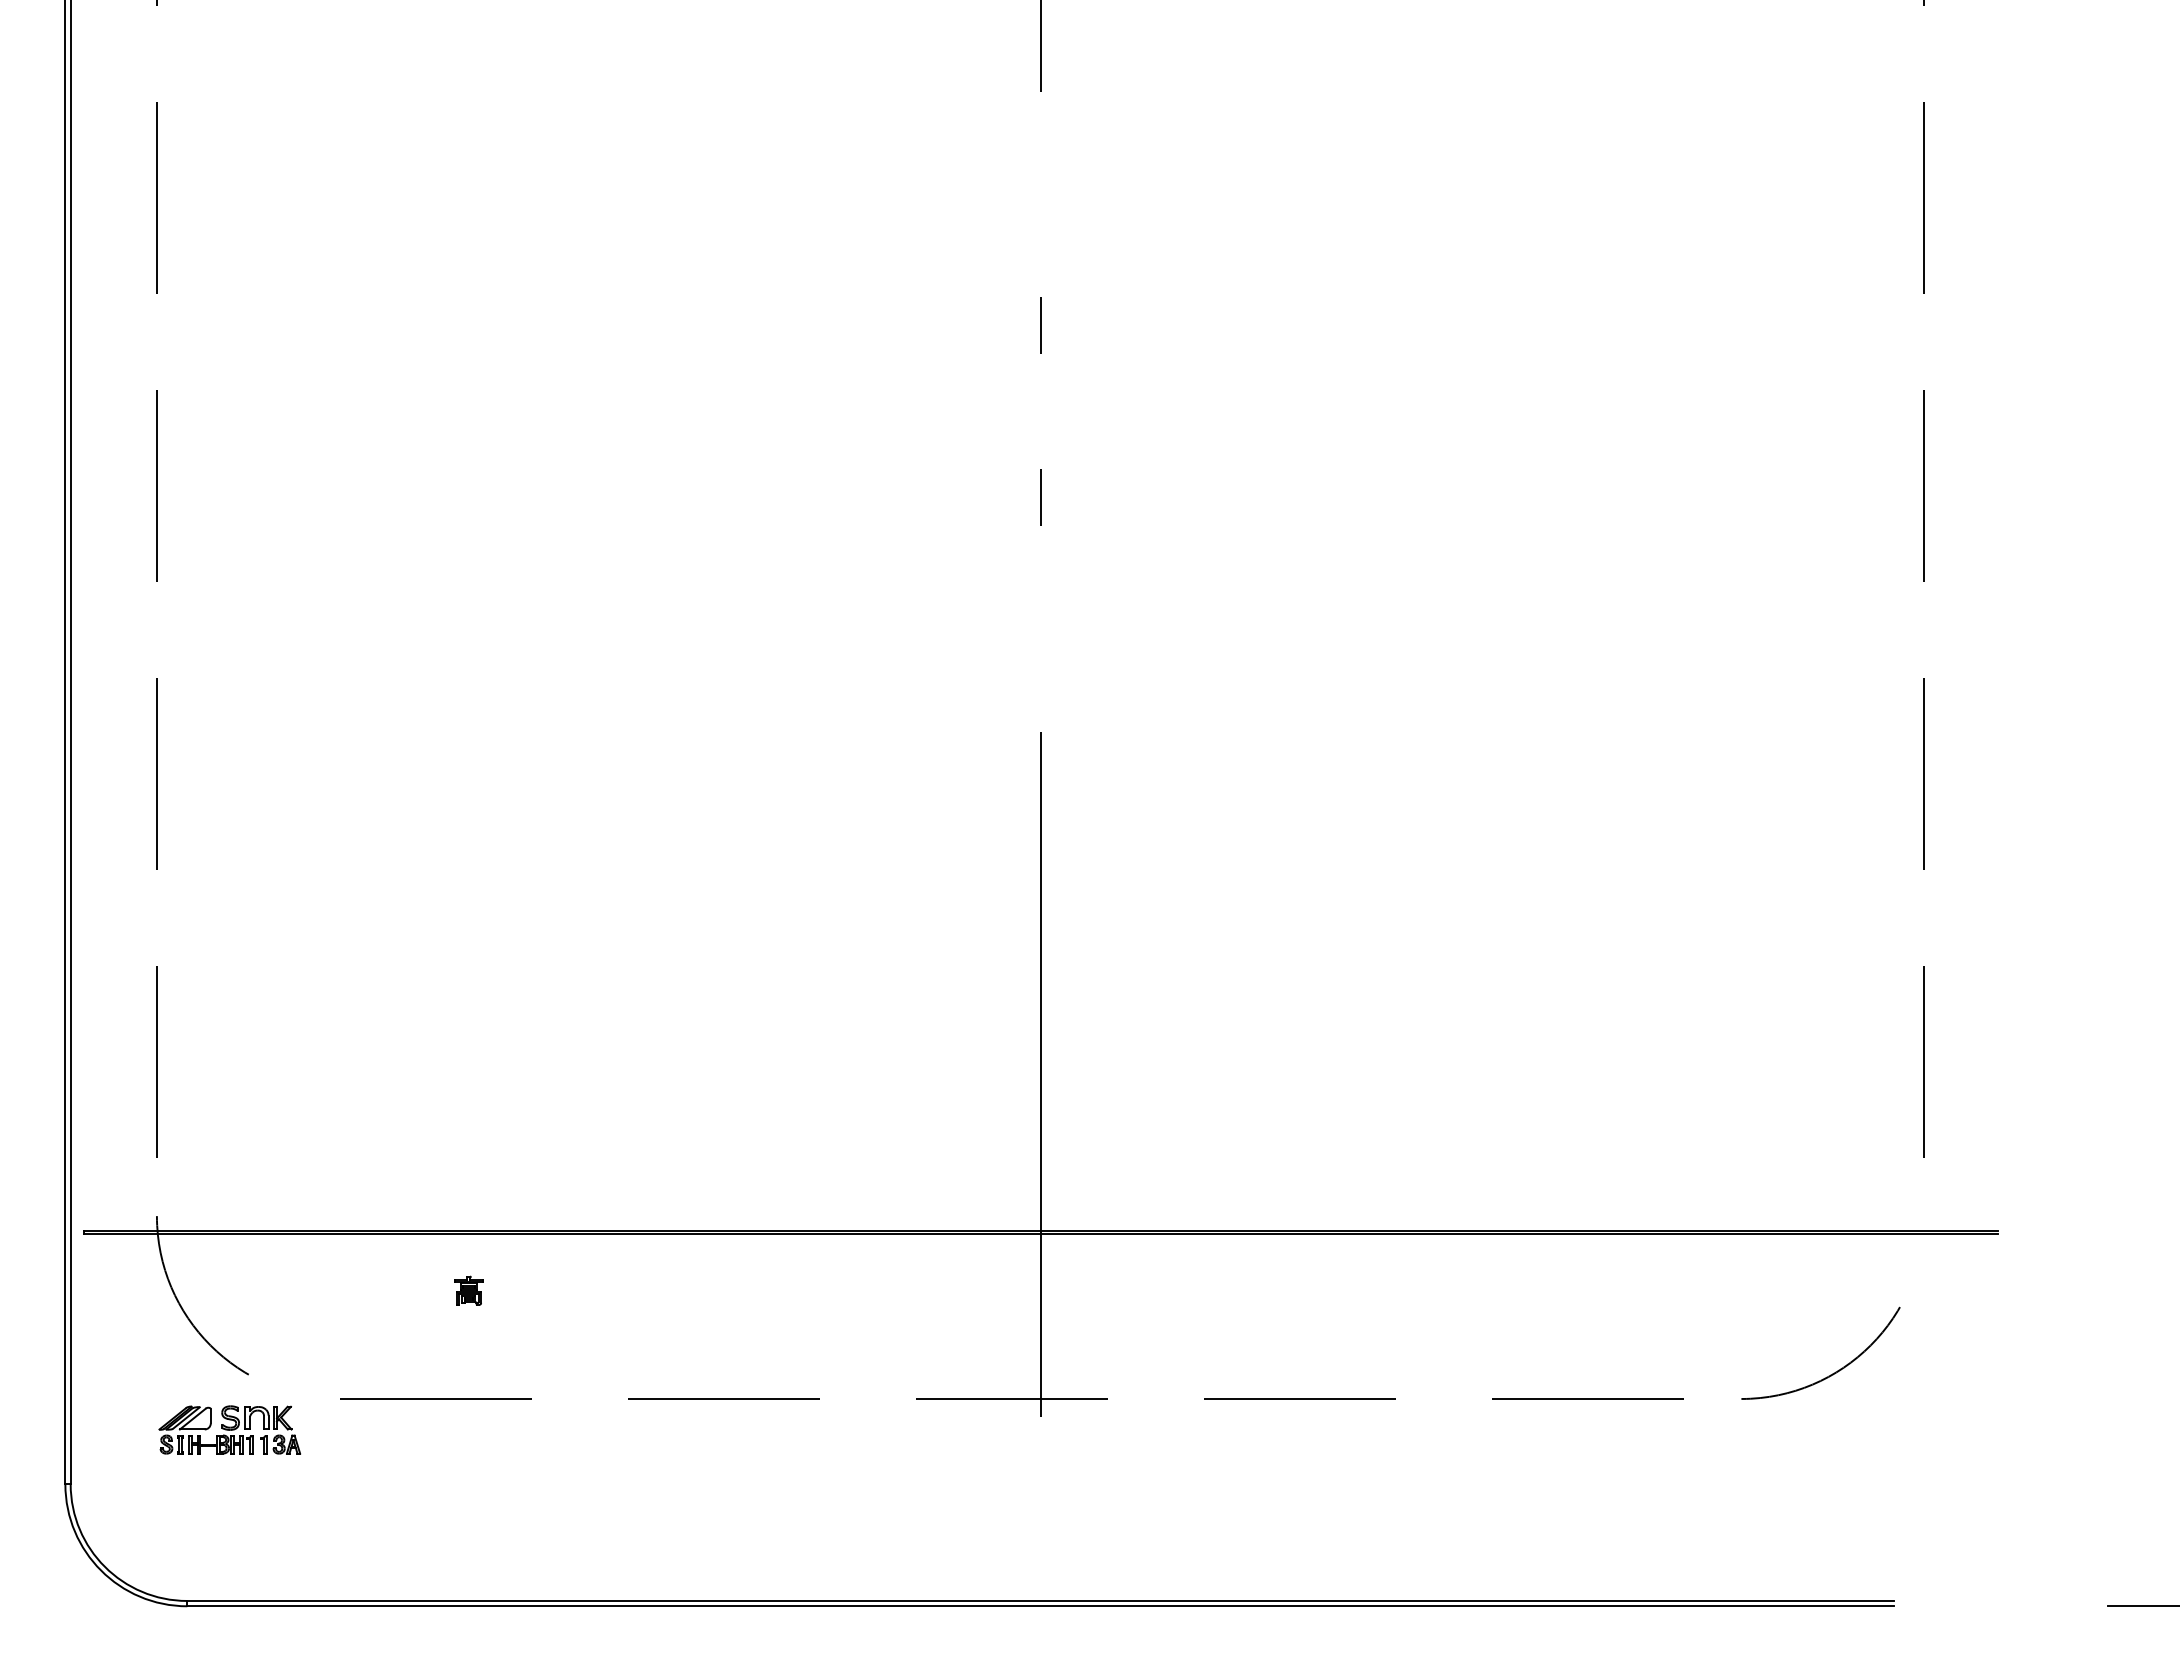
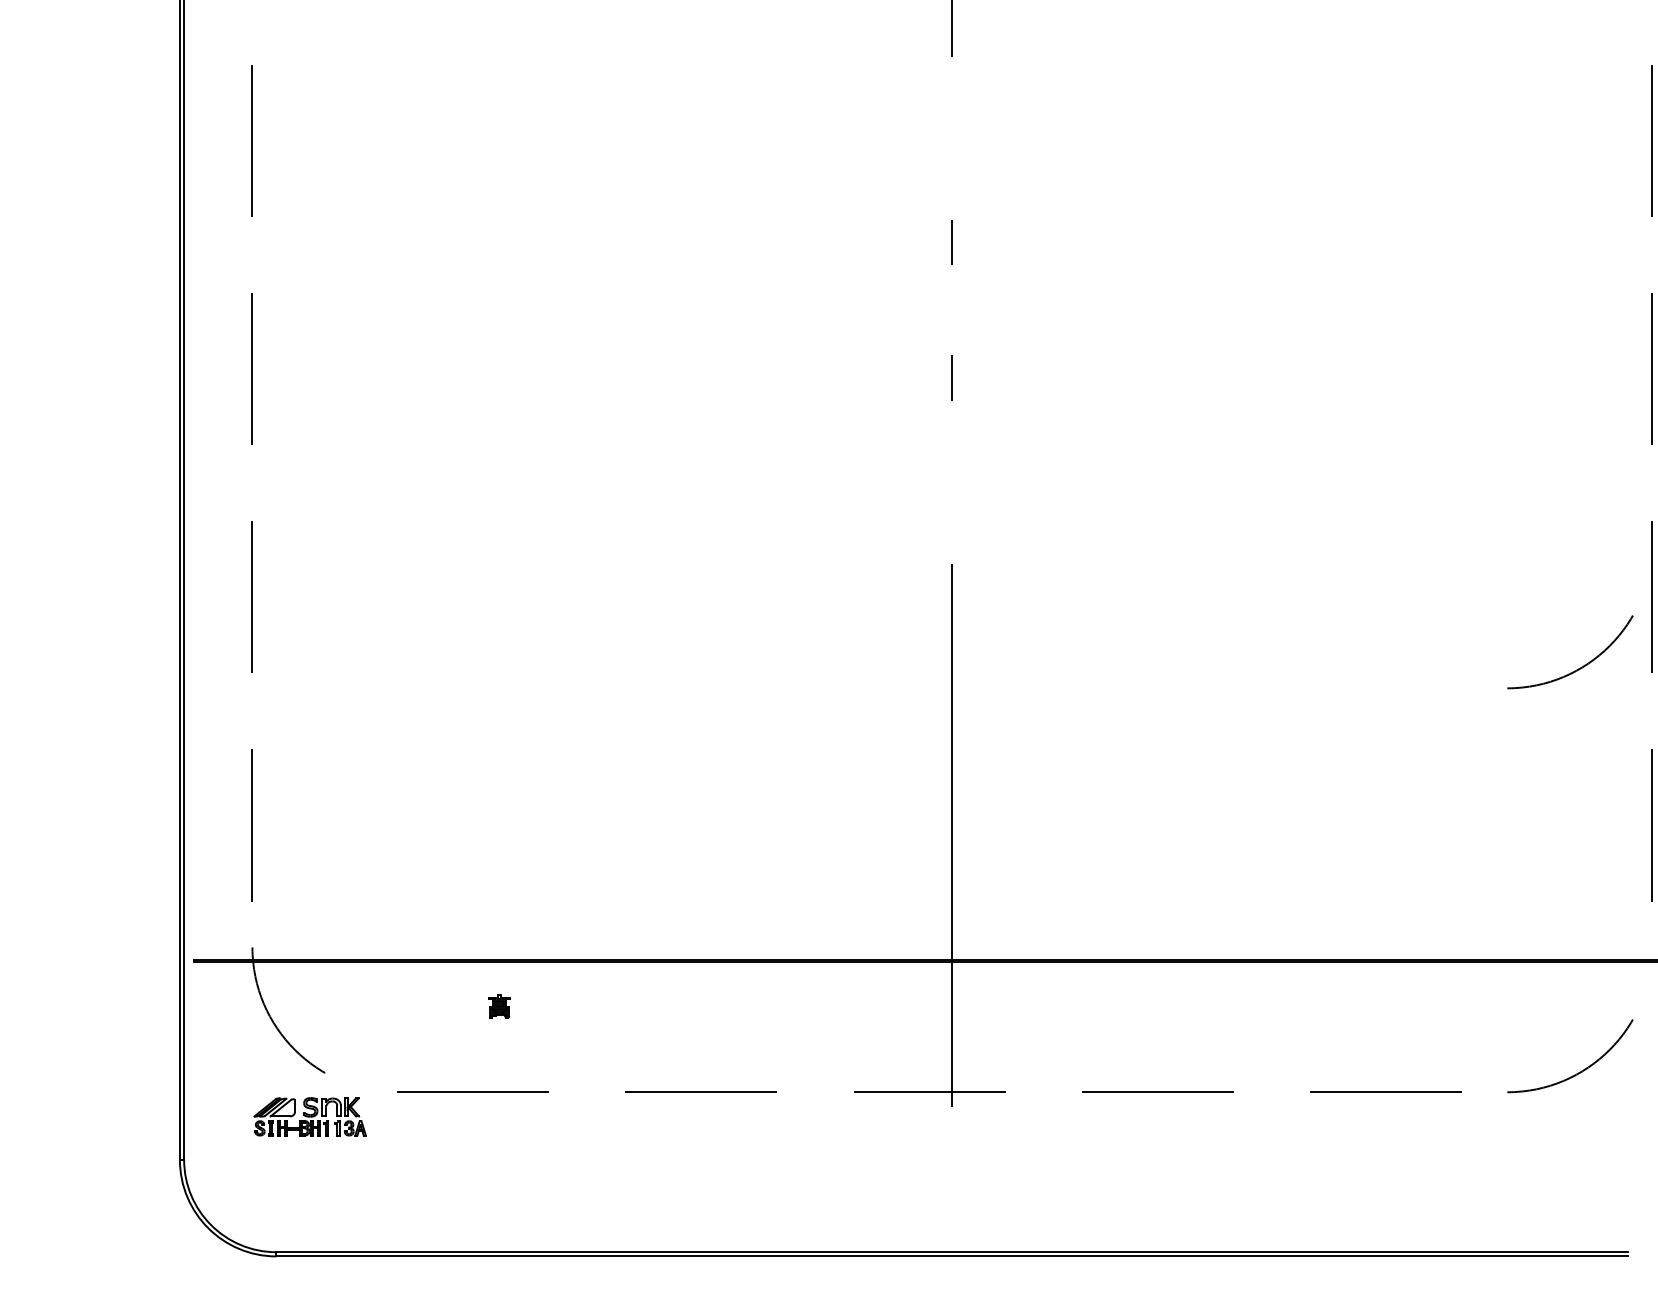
arc: (1830, 864) -> (1577, 668), added

